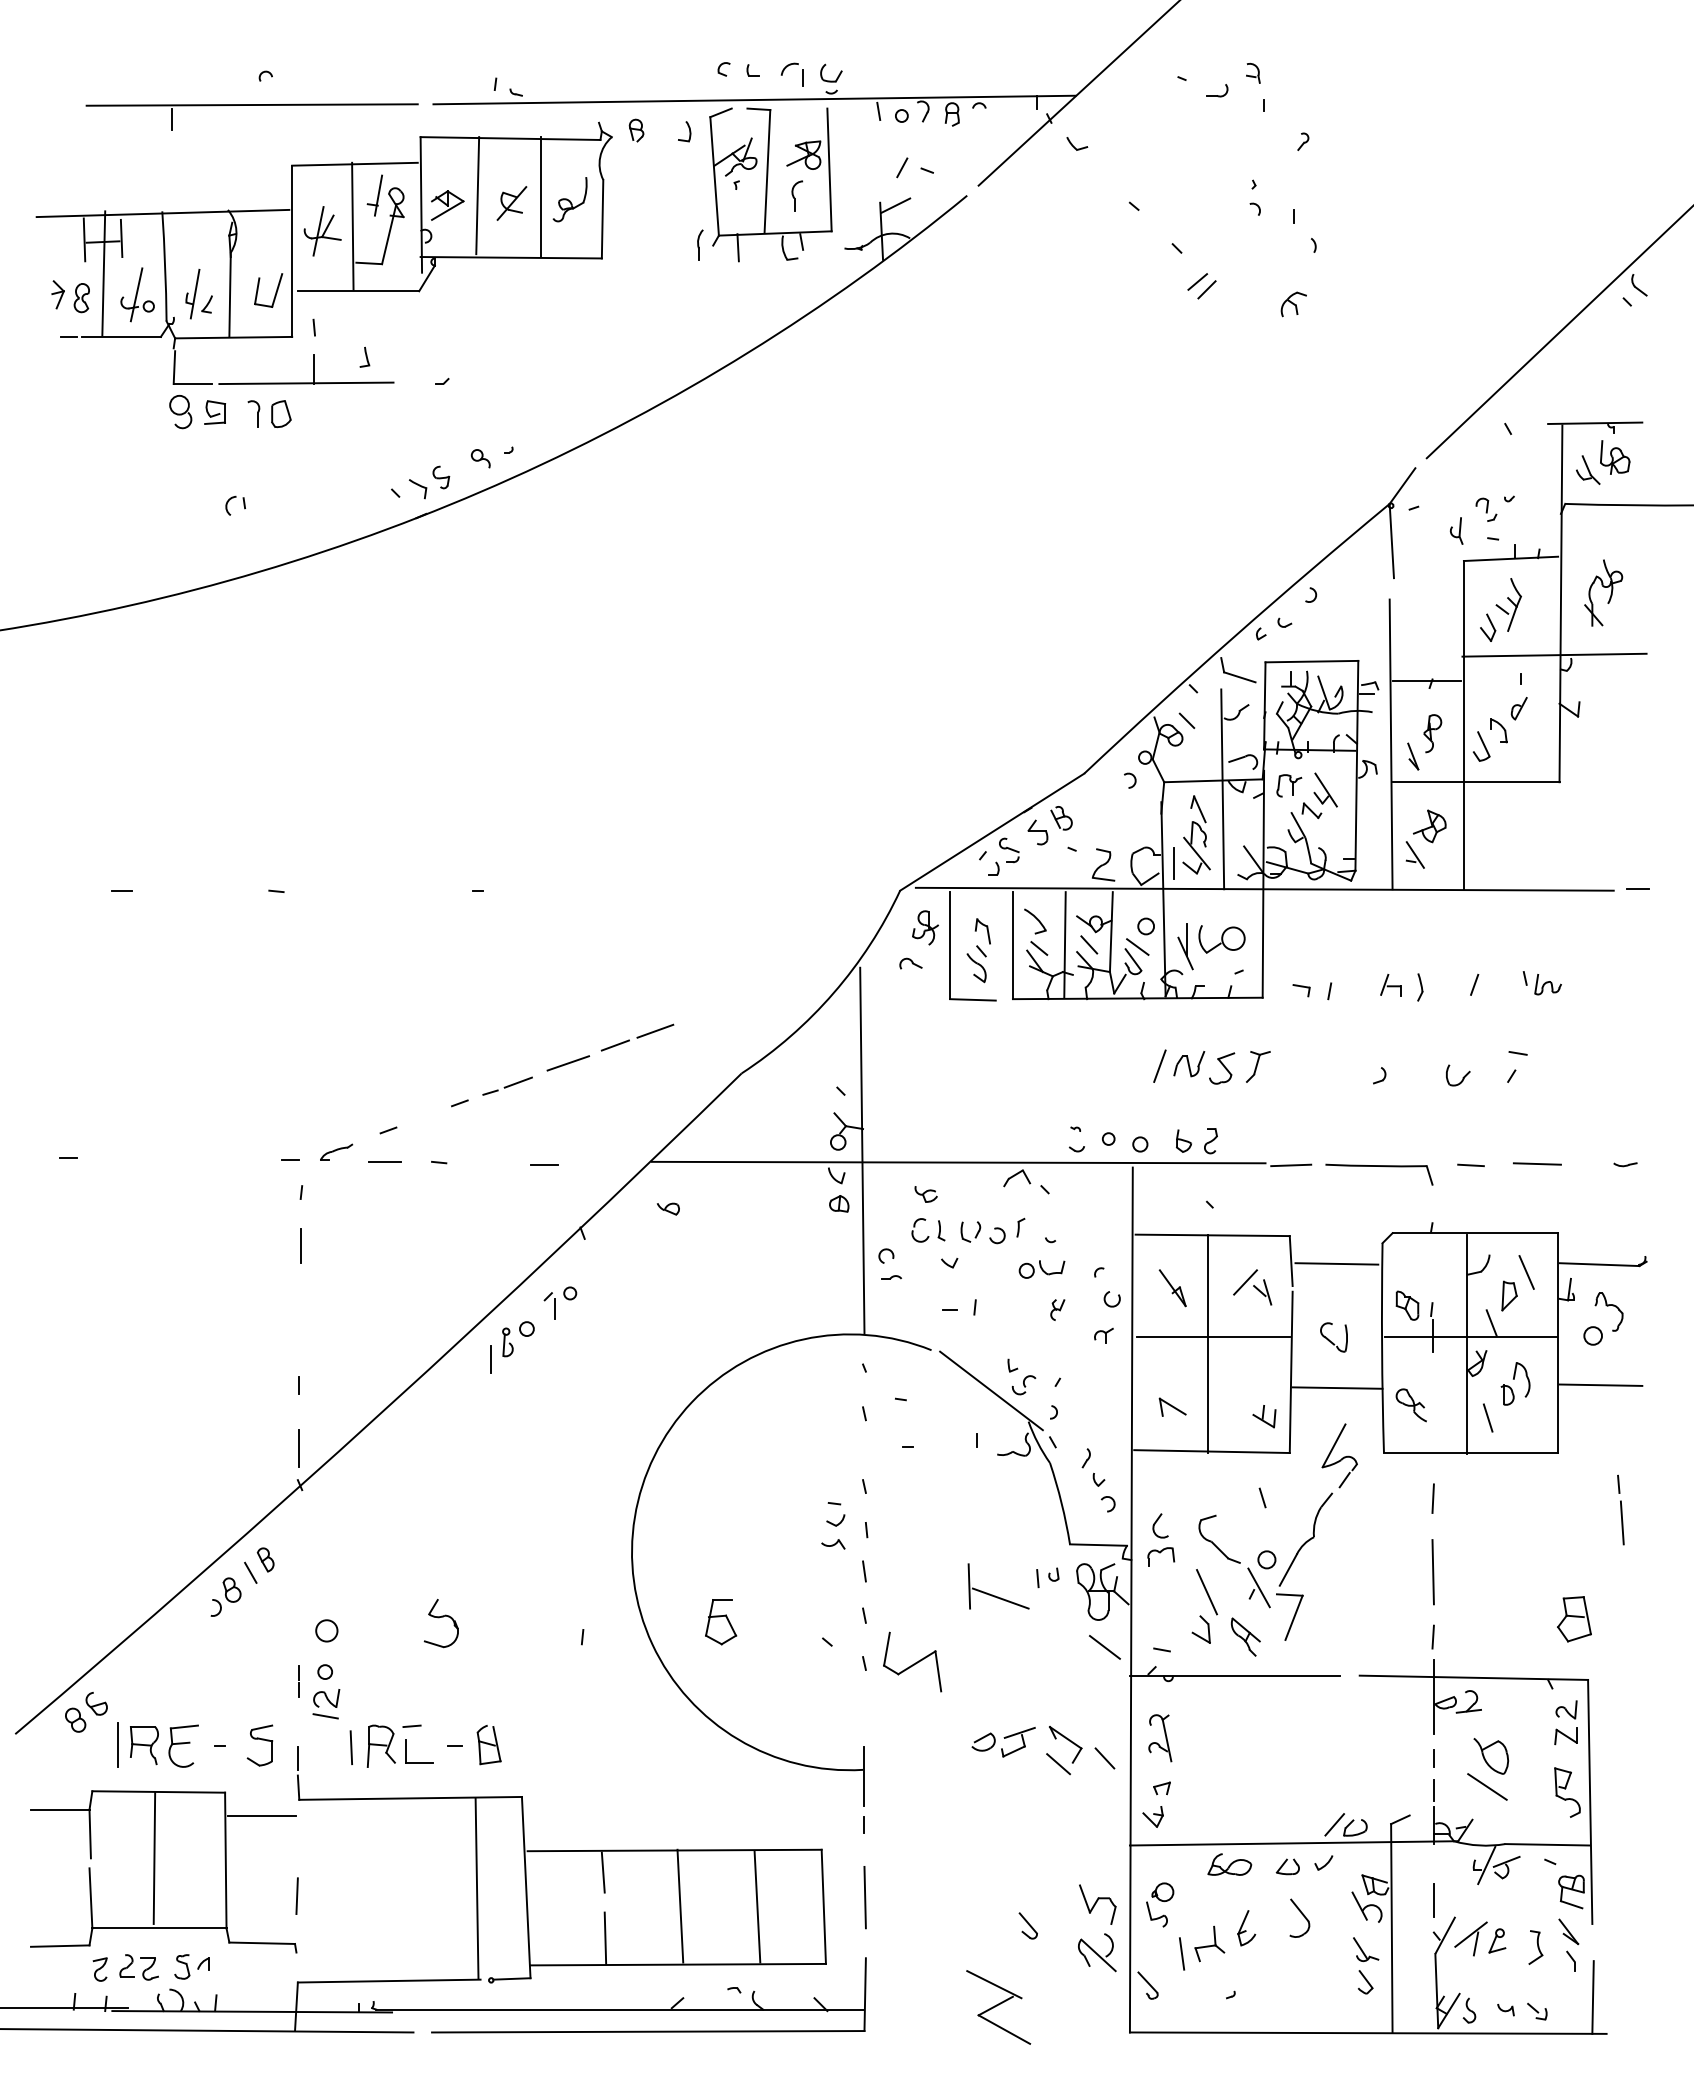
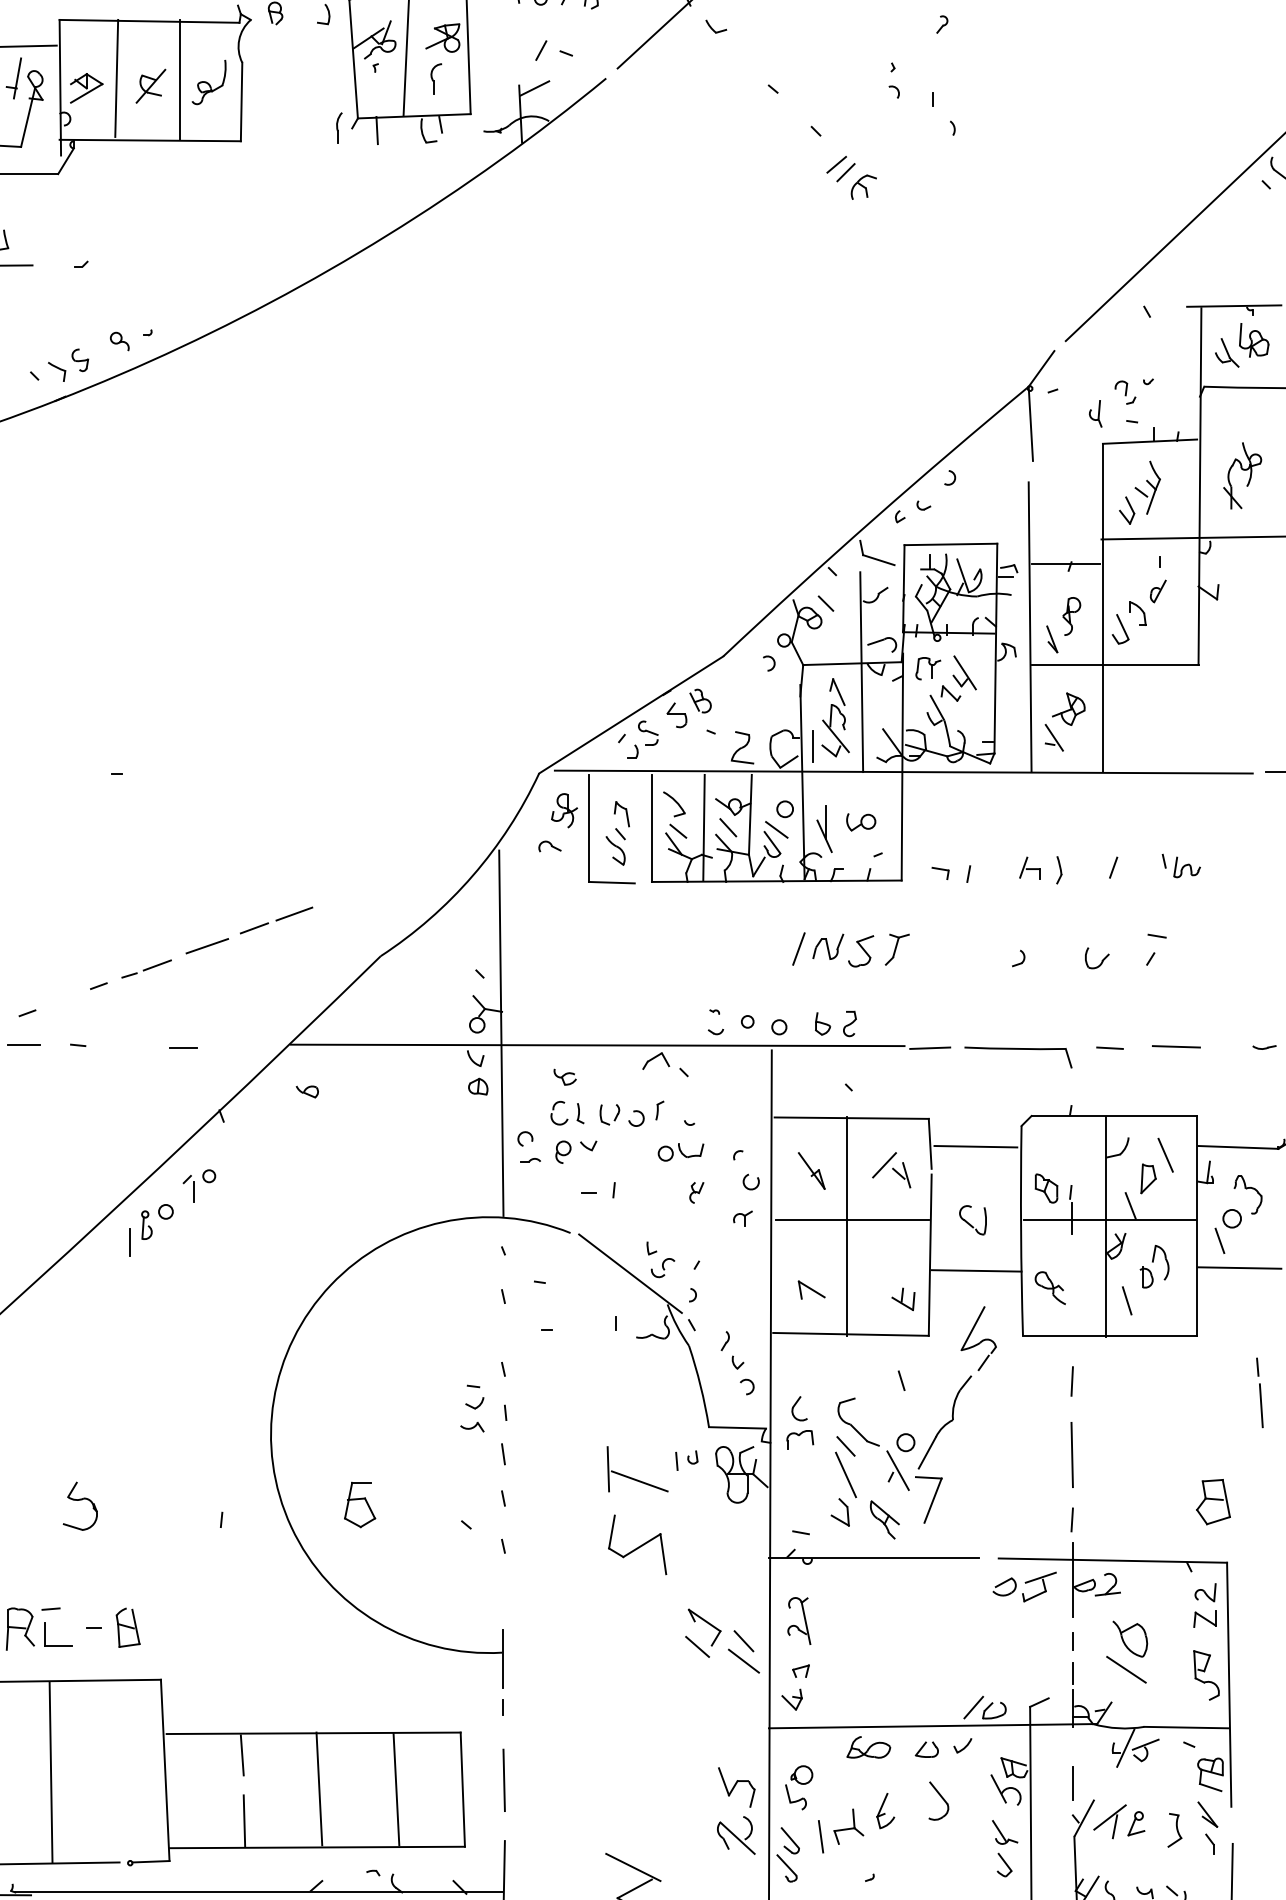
part: (1293, 304) -> (863, 187), moved
part: (1222, 939) -> (861, 822), size x0.62
part: (924, 1269) -> (563, 1152), added
line: (1580, 1357) -> (1219, 1240), added
line: (1206, 1563) -> (845, 1446), added
line: (1104, 1647) -> (743, 1661), moved
part: (912, 1661) -> (637, 1544), moved
part: (1003, 1742) -> (1024, 1587), moved
line: (476, 1888) -> (50, 1772), moved
part: (1027, 1925) -> (789, 1840), moved

